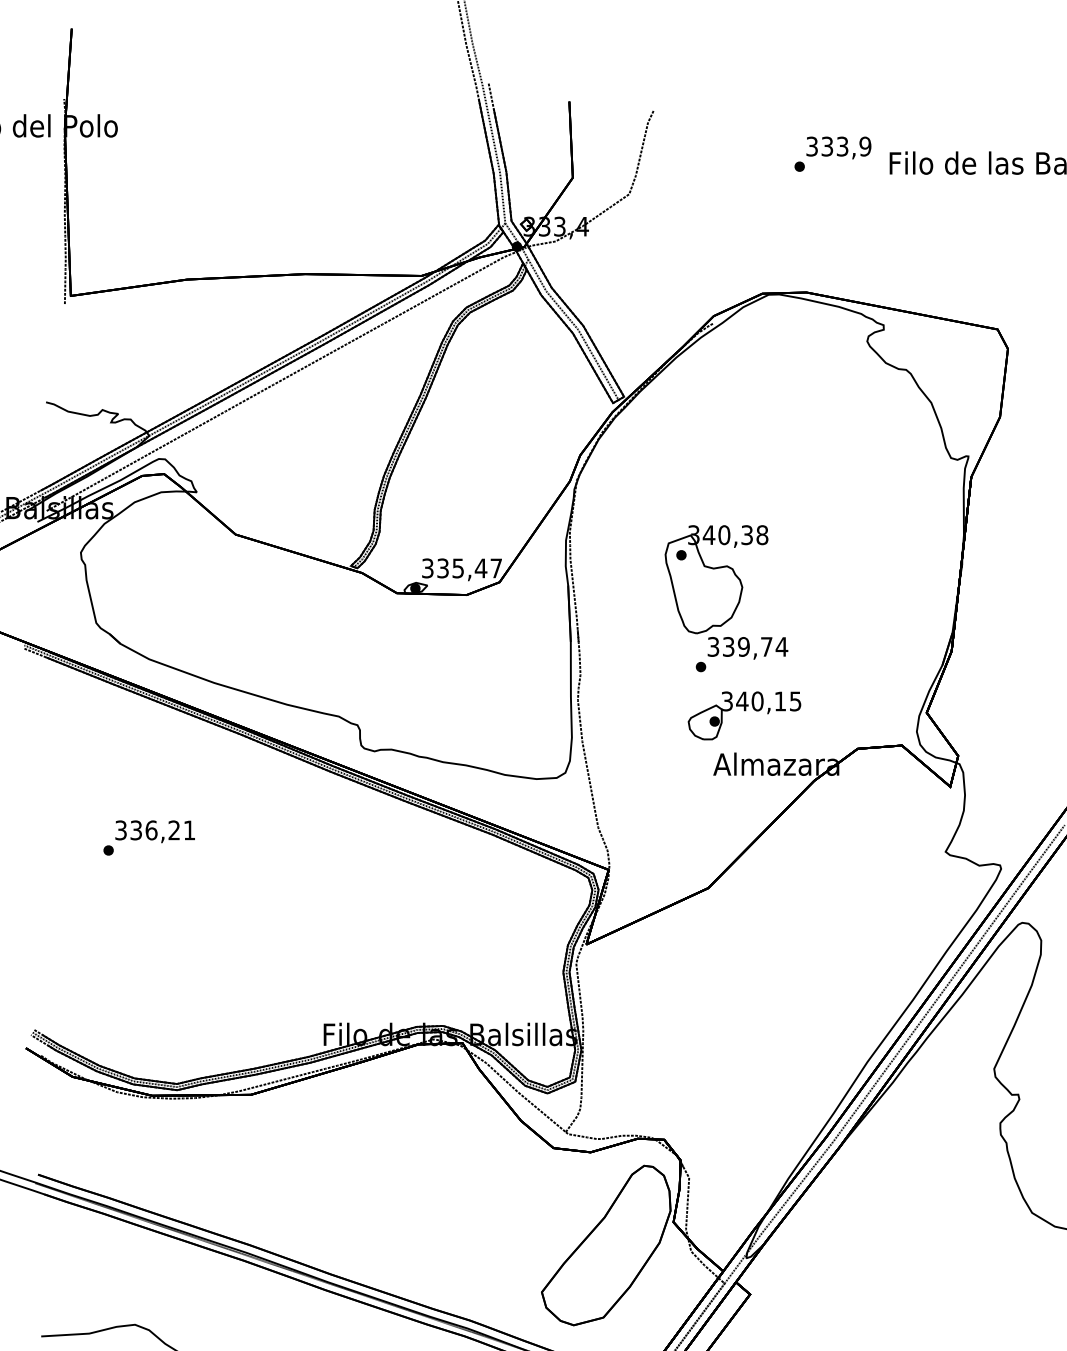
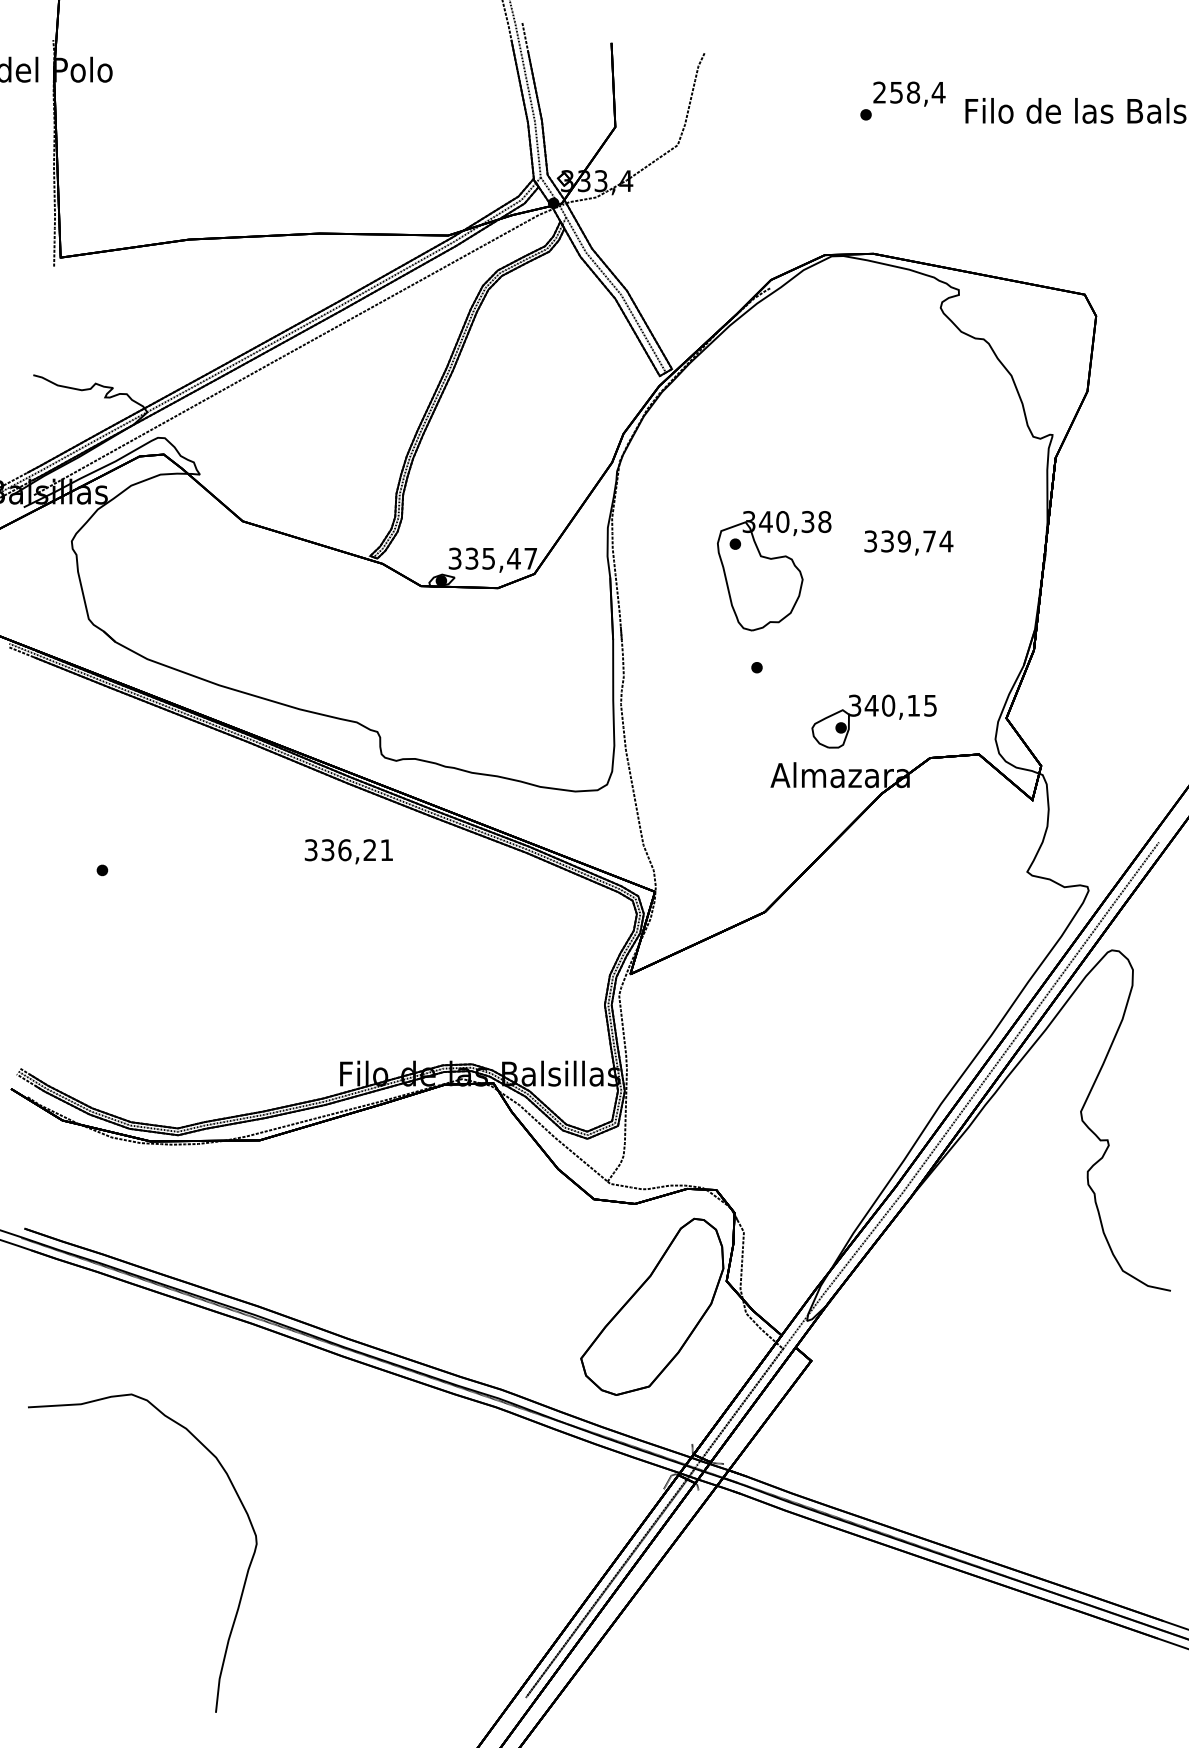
text: (839, 146) -> (909, 92), 333,9 -> 258,4
text: (747, 647) -> (908, 542), moved
part: (744, 715) -> (873, 721), moved
text: (154, 831) -> (348, 851), moved

